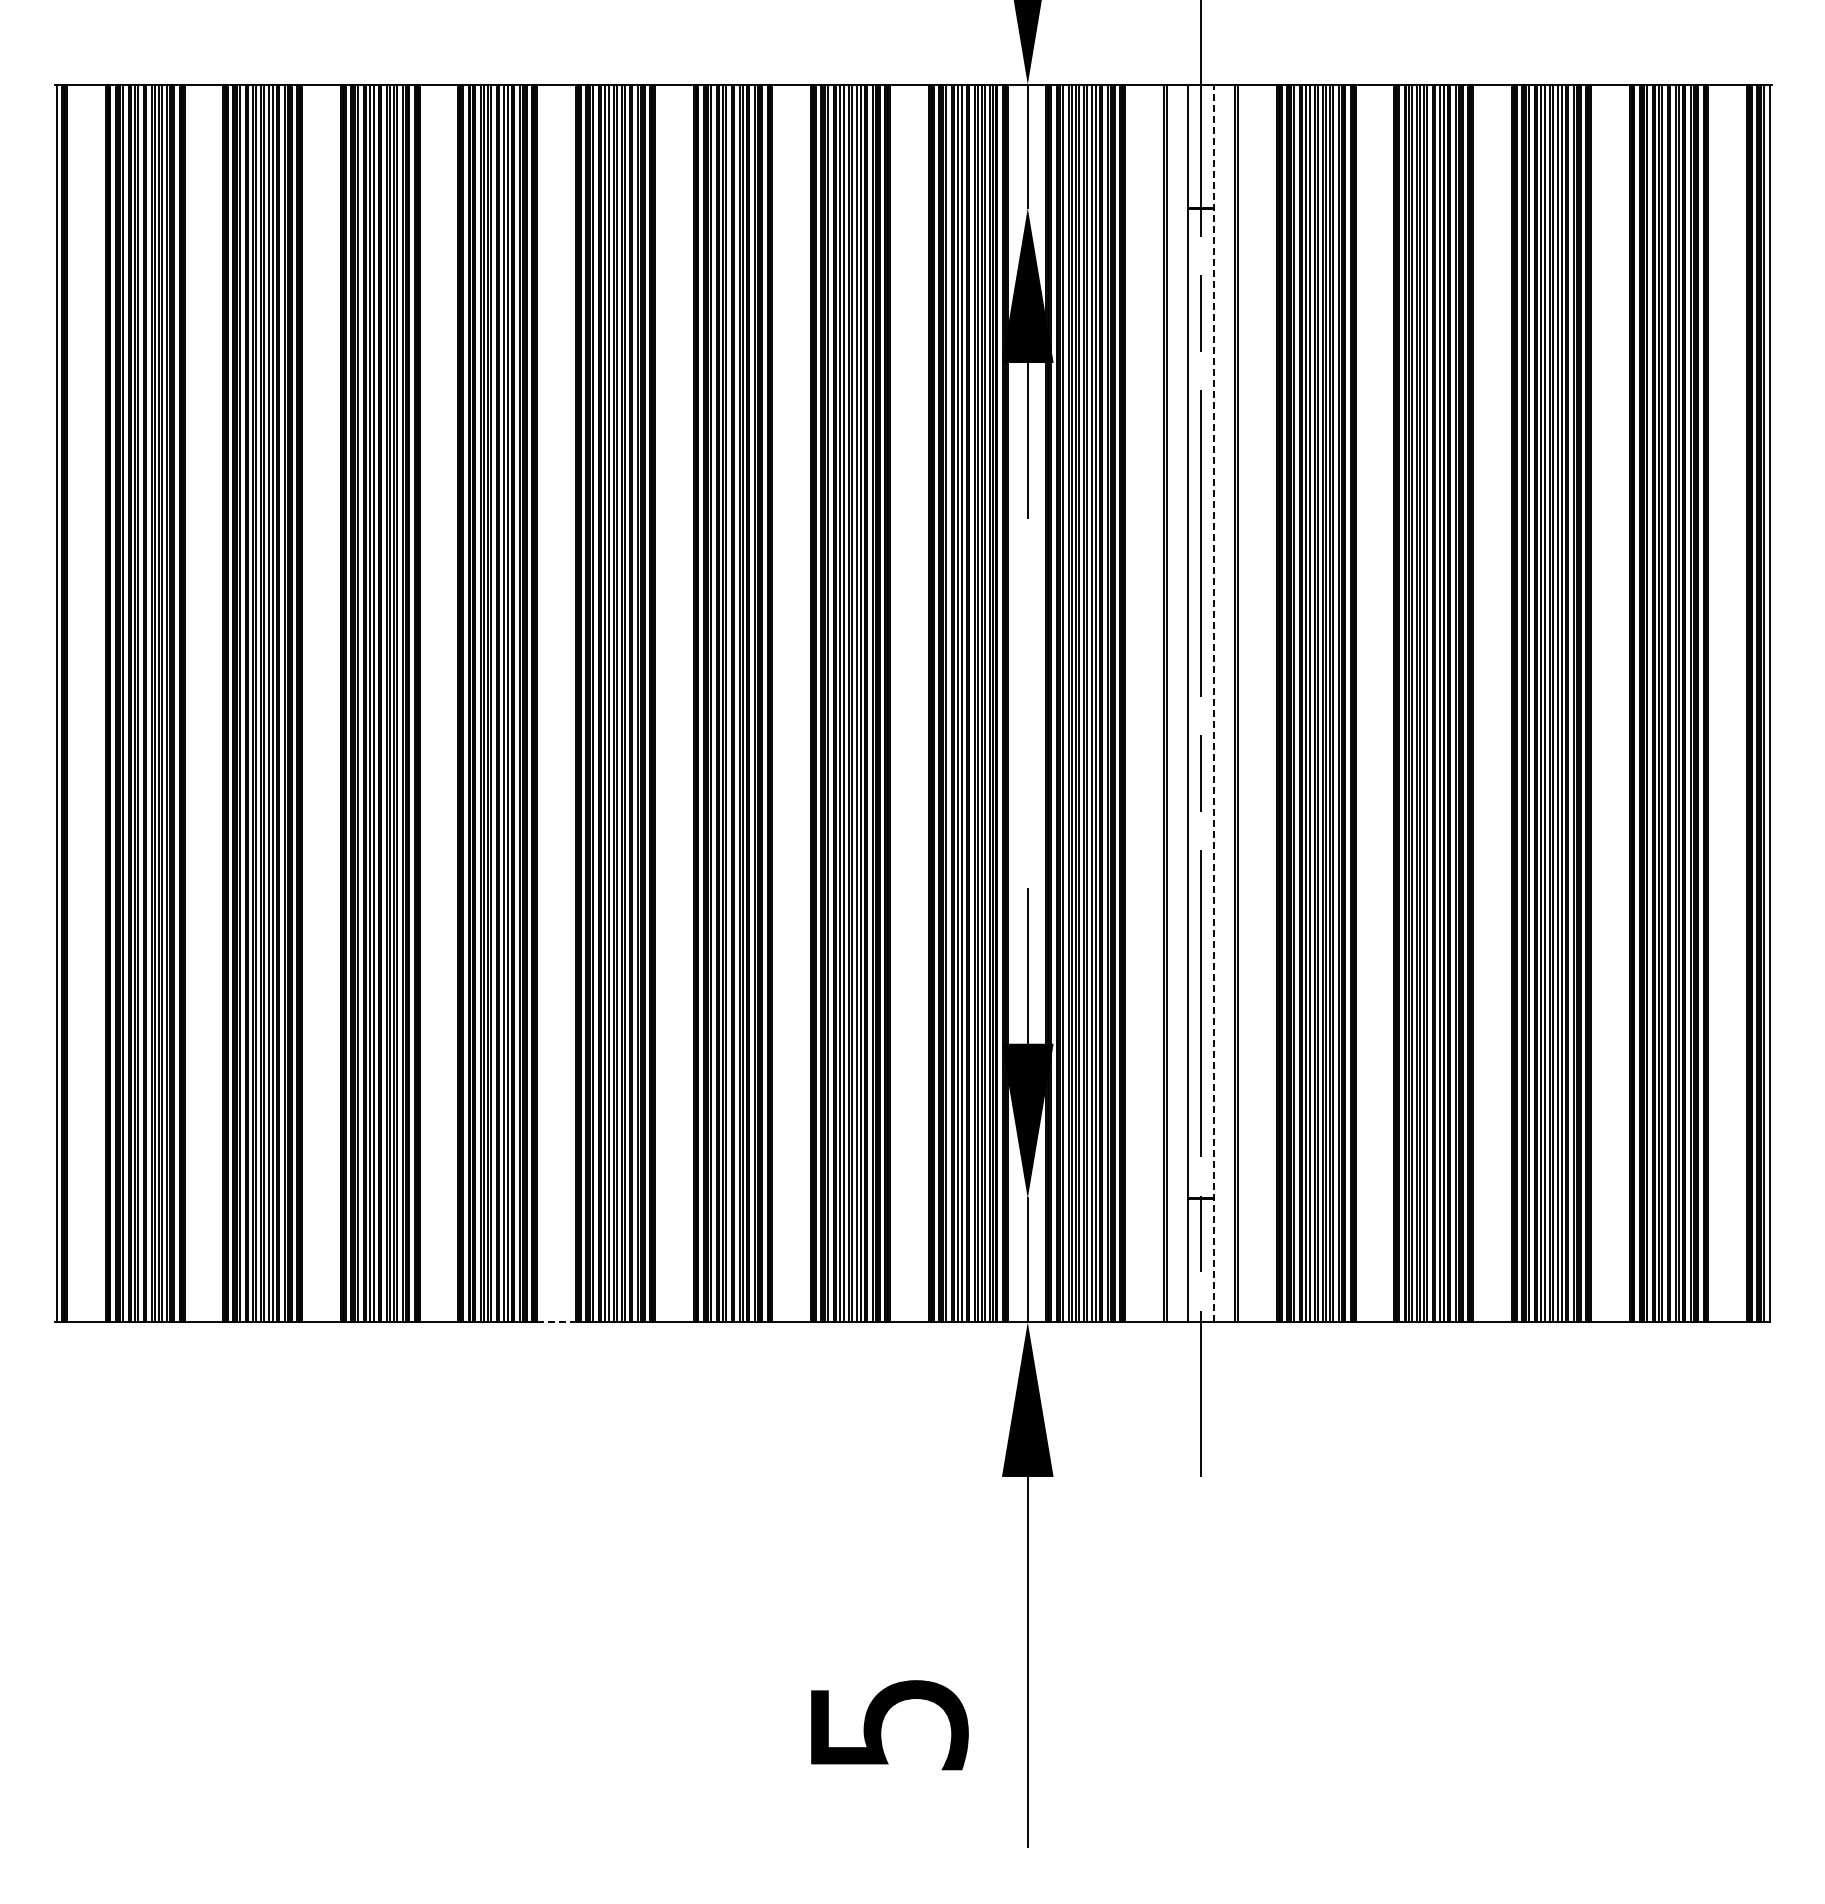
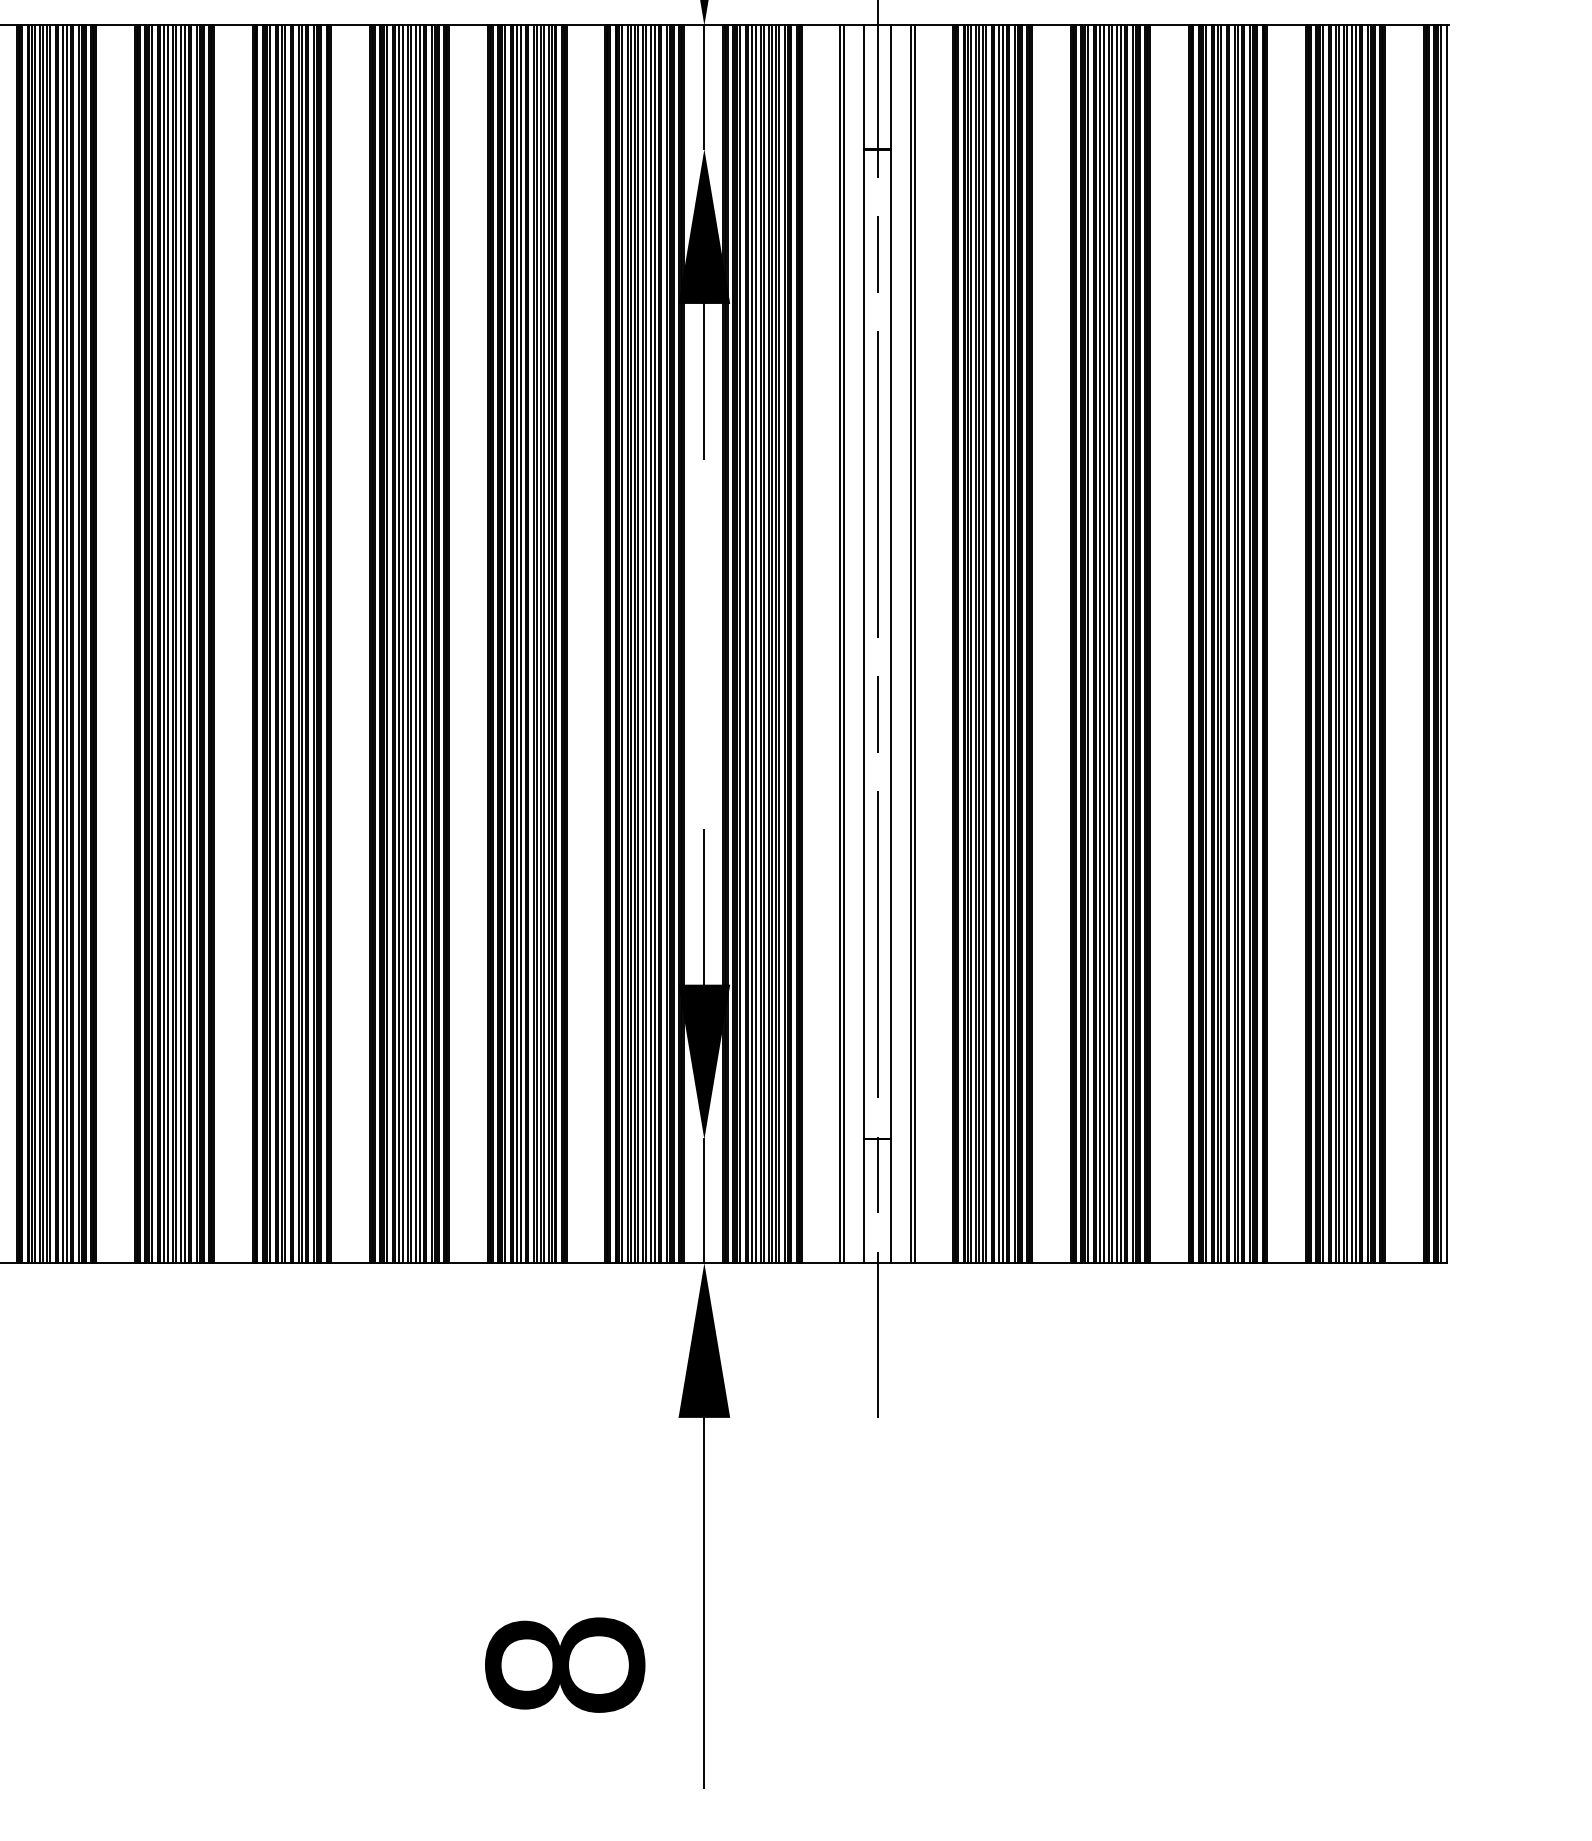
line: (1214, 703) -> (891, 644), dashed -> solid
line: (557, 1322) -> (234, 1263), dashed -> solid
text: (888, 1723) -> (565, 1664), 5 -> 8

